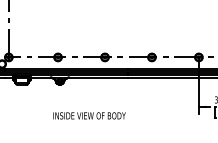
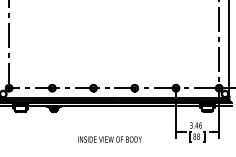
text: (88, 115) -> (109, 139), moved

